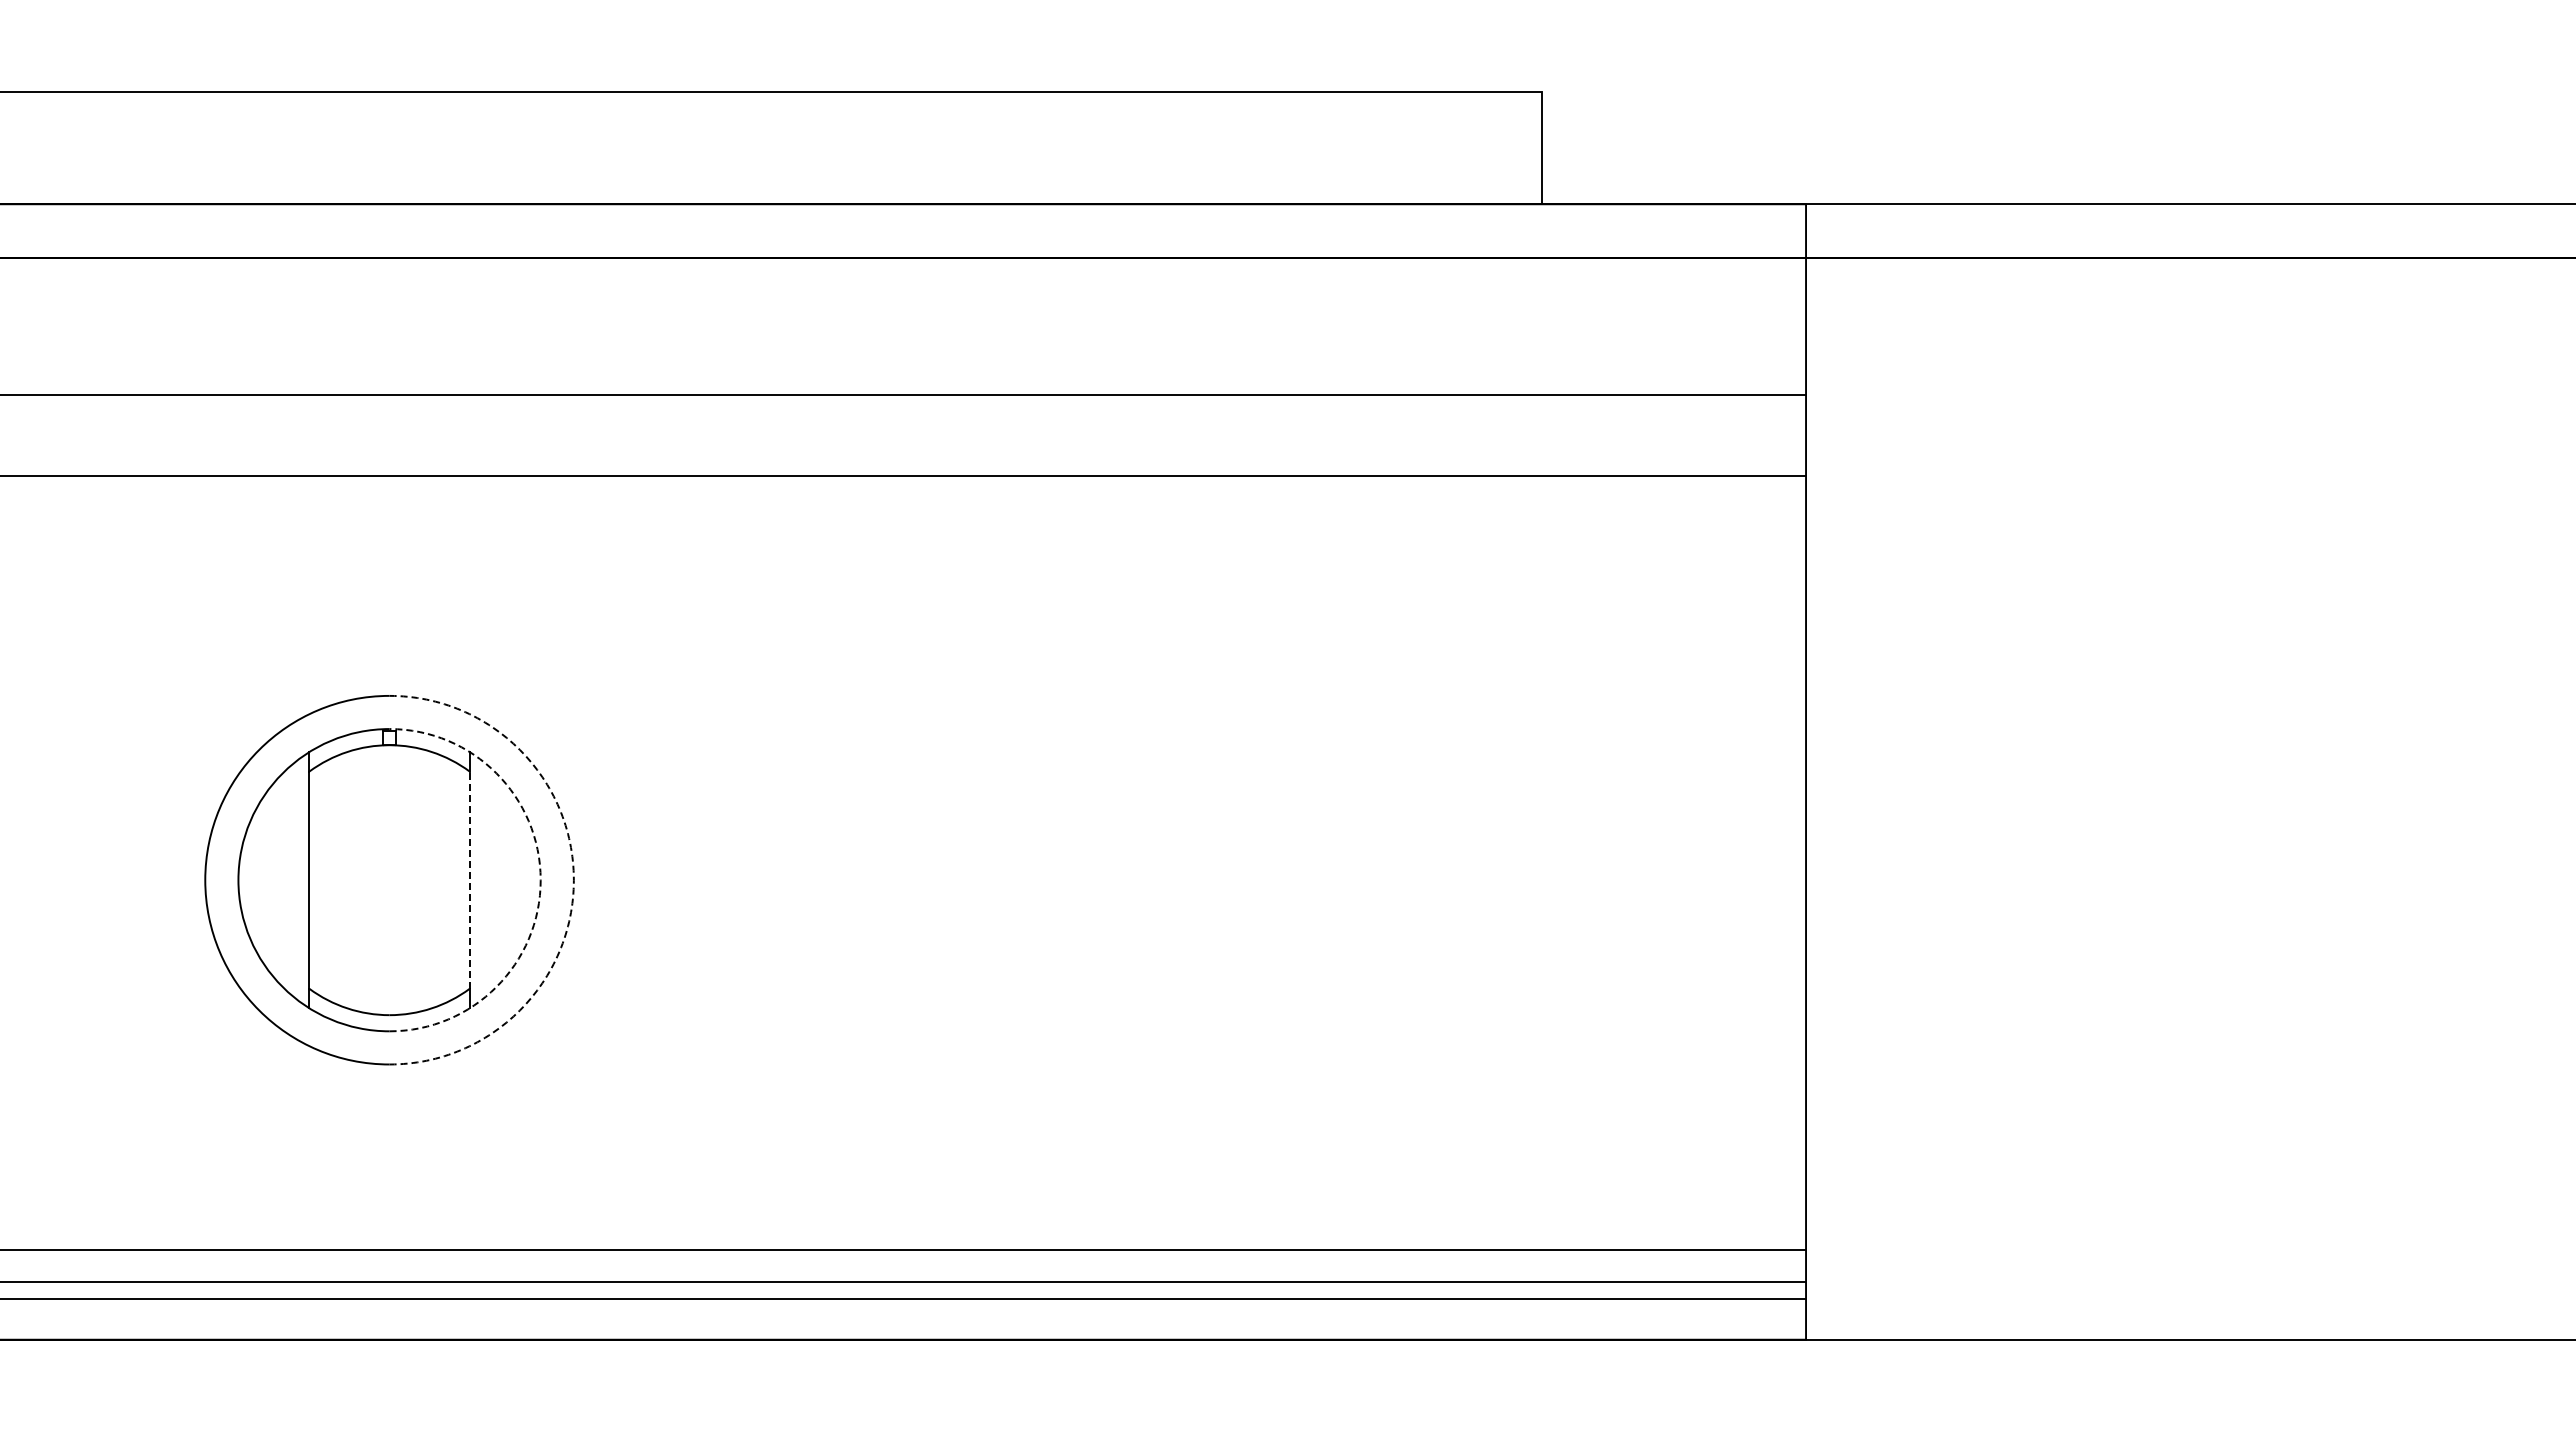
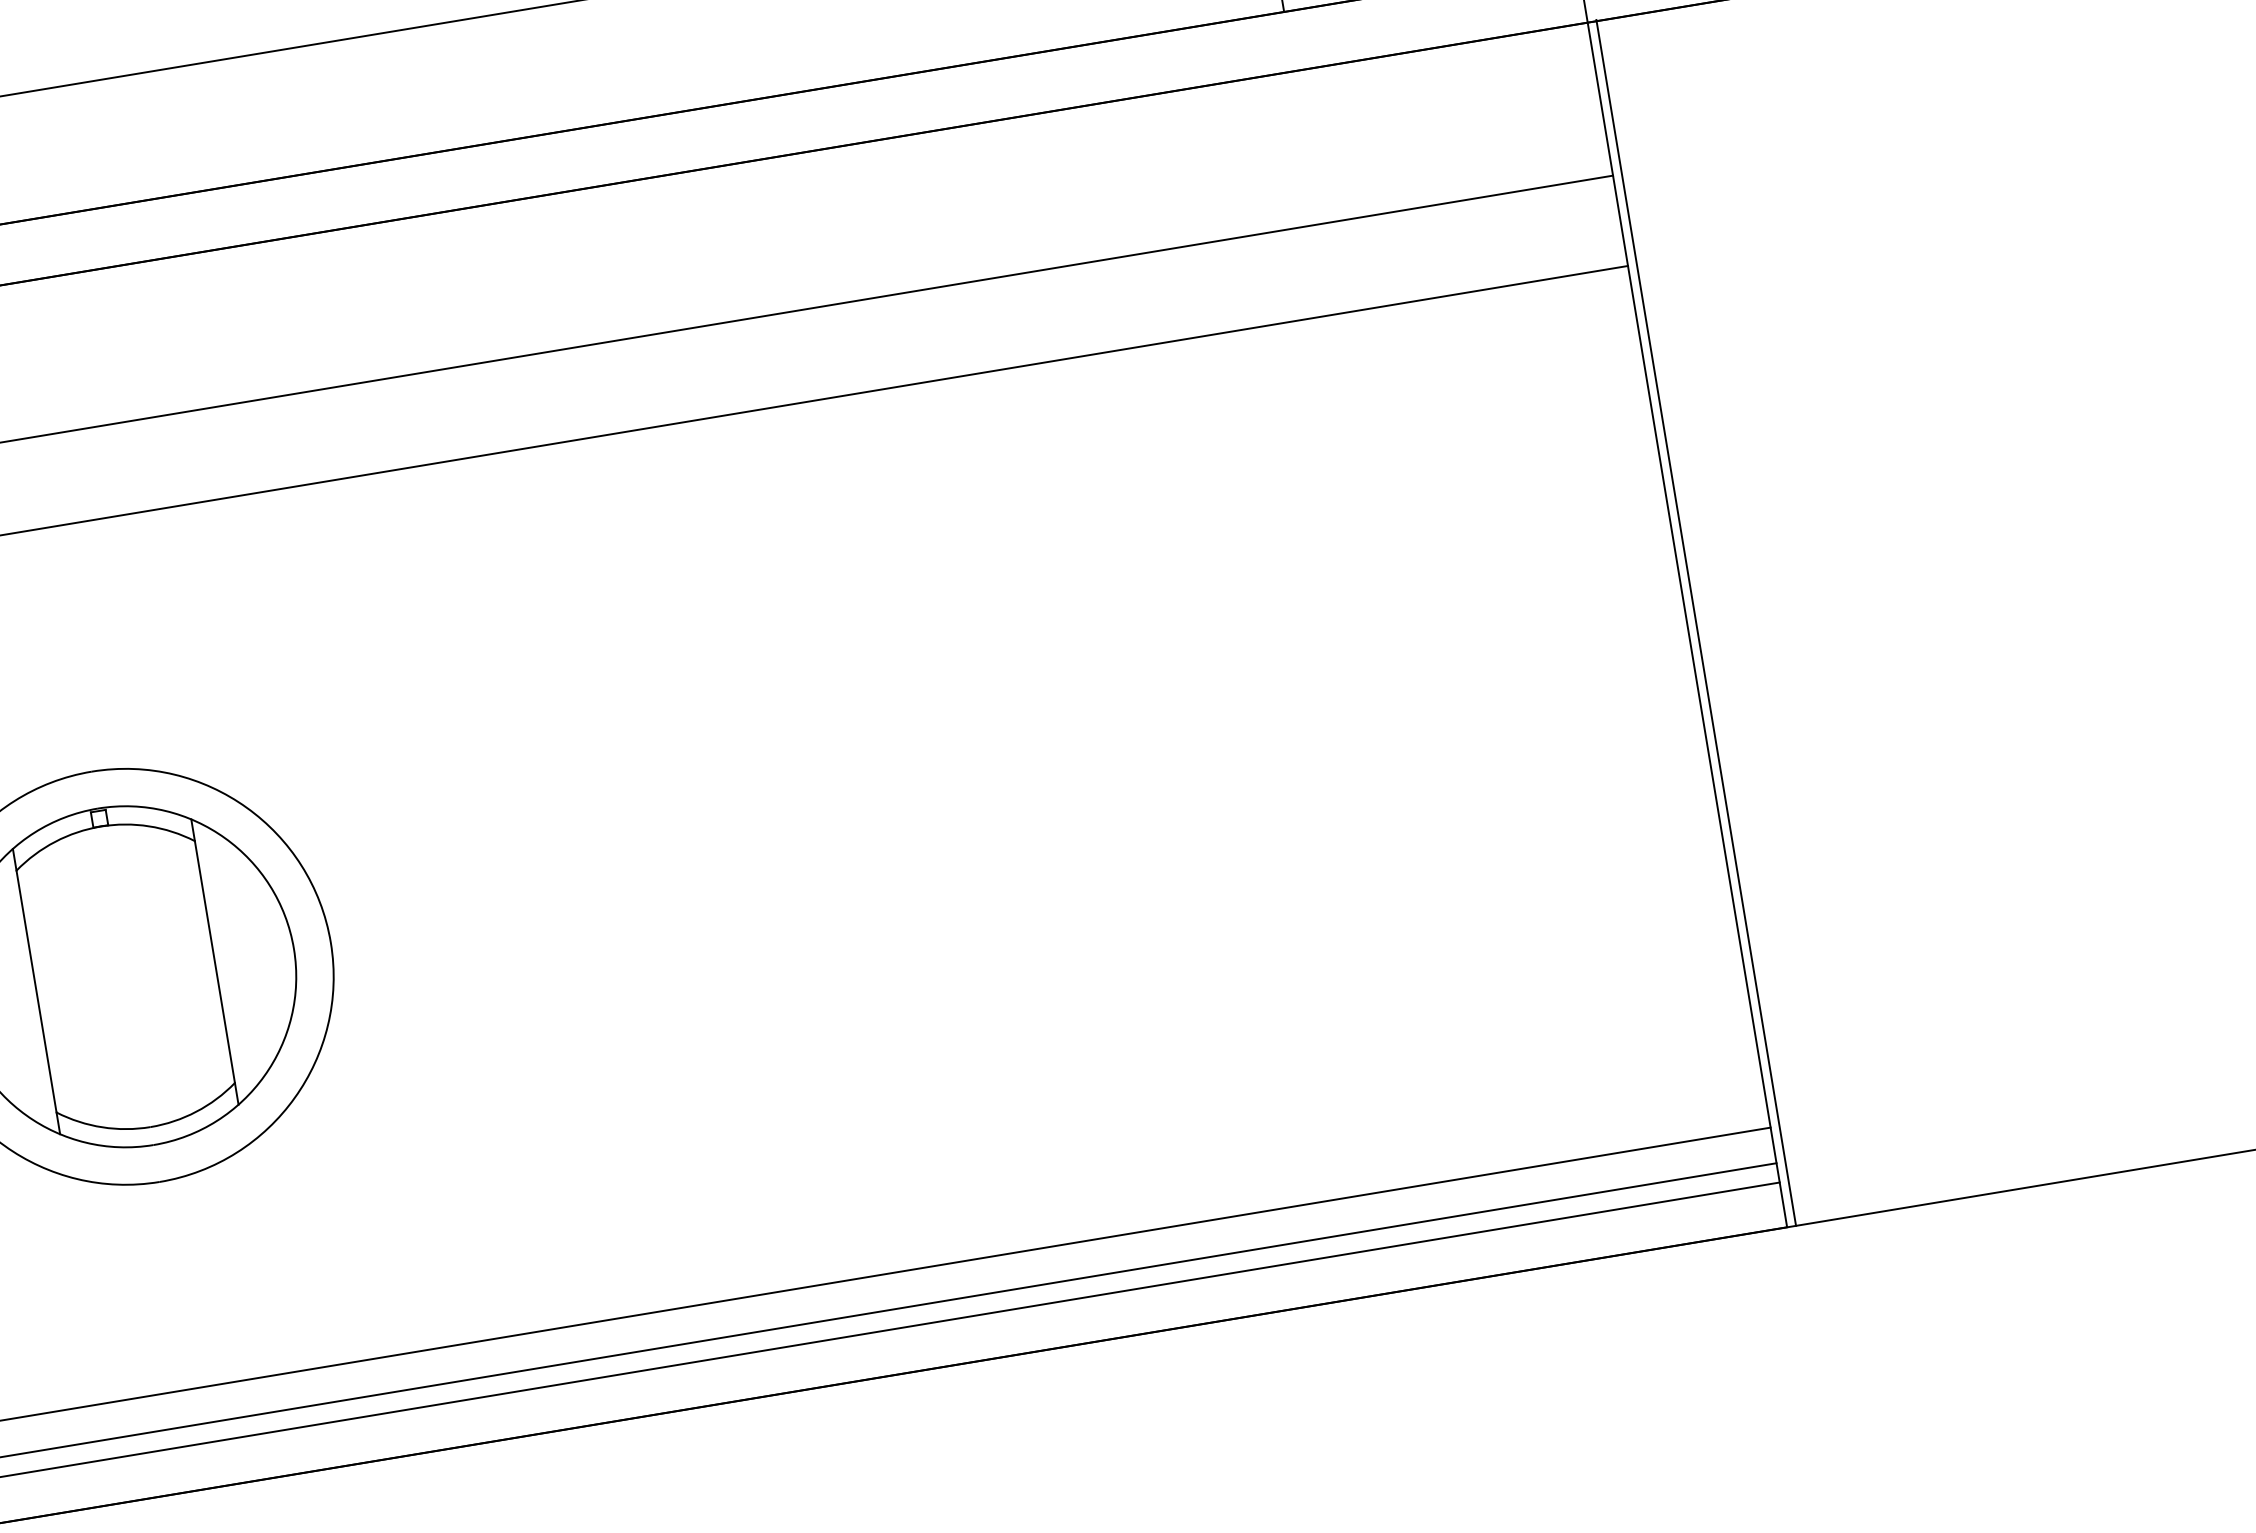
line: (1814, 797) -> (1696, 622), added
line: (469, 880) -> (214, 962), dashed -> solid
arc: (540, 880) -> (293, 949), dashed -> solid
arc: (573, 880) -> (330, 943), dashed -> solid

